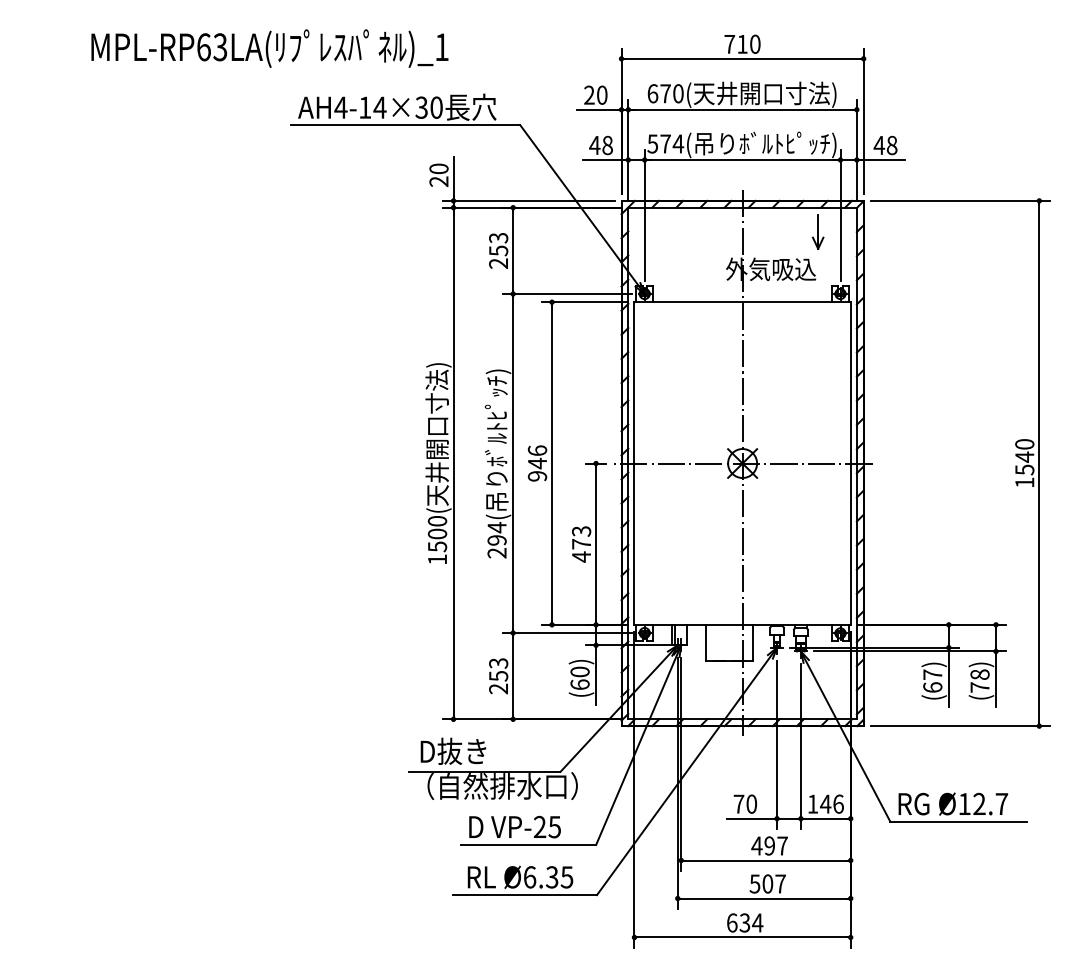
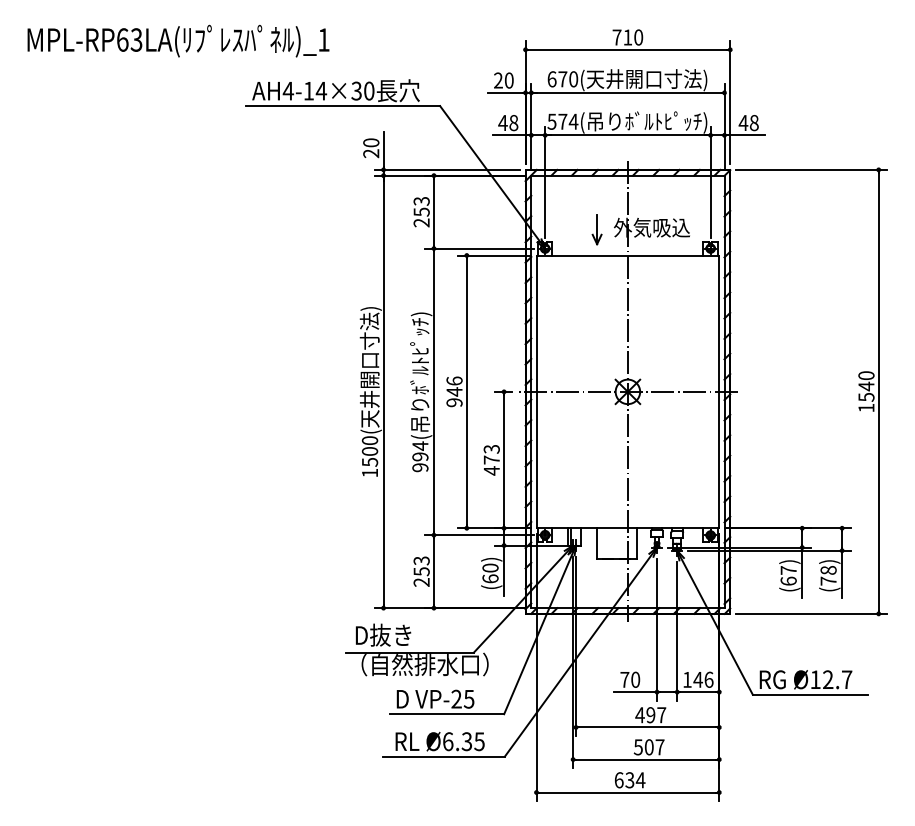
text: (269, 48) -> (178, 41), moved
part: (818, 231) -> (597, 229), moved
text: (496, 553) -> (419, 467), 294( -> 994(

